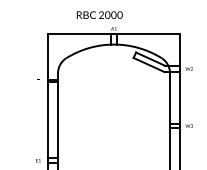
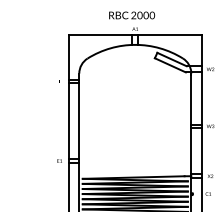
text: (100, 15) -> (132, 15), moved

